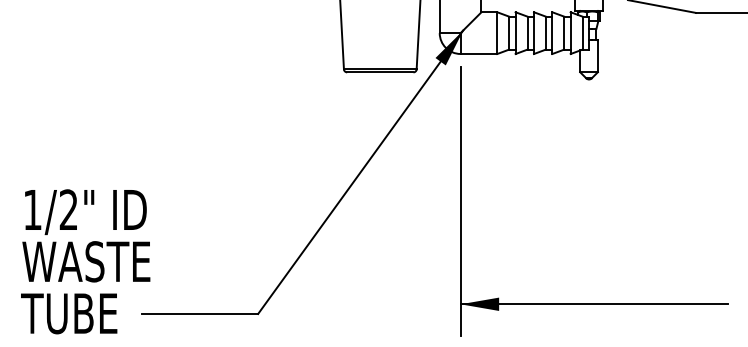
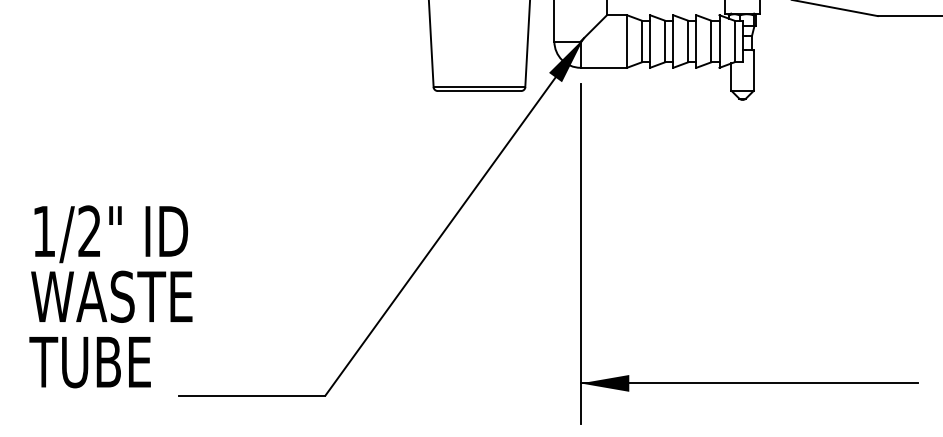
text: (85, 261) -> (110, 296), moved

